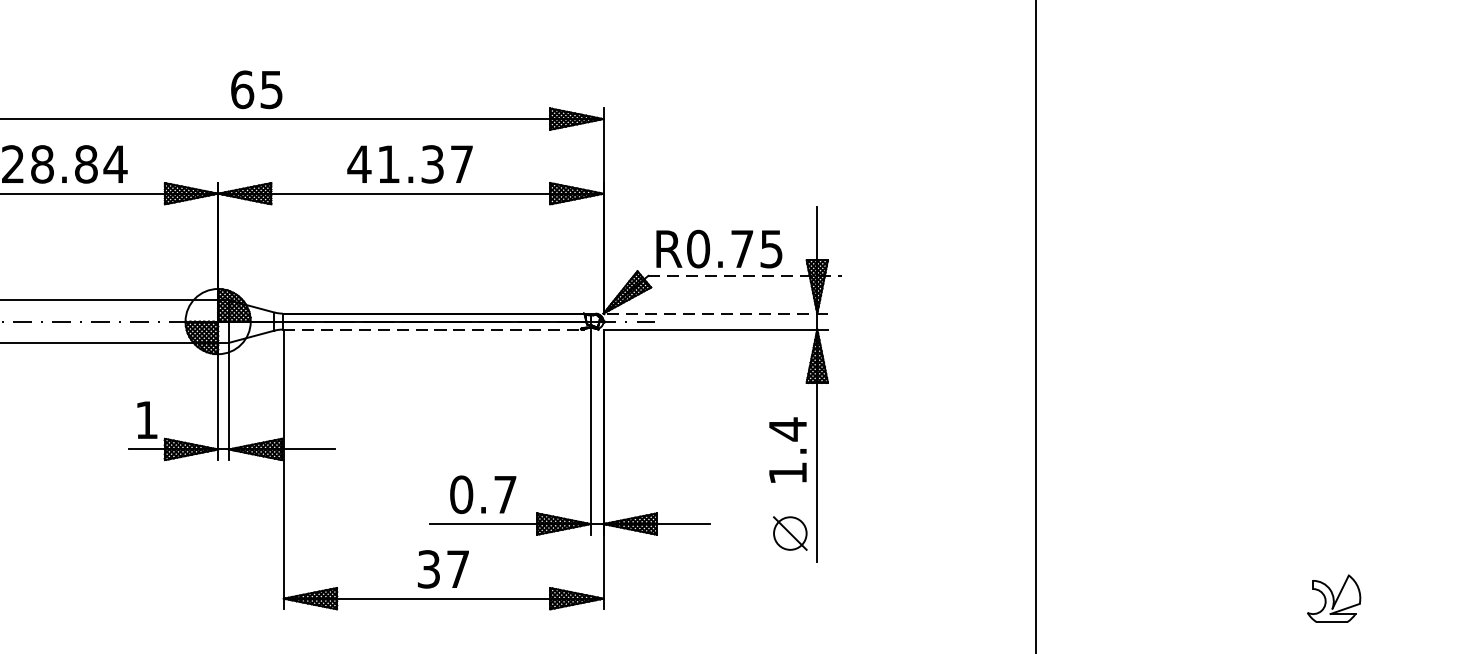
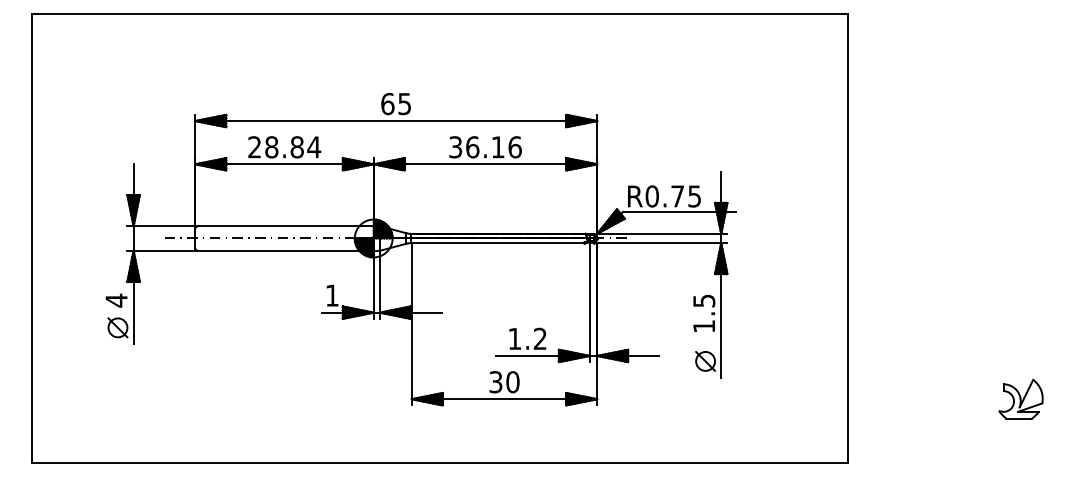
text: (409, 164) -> (484, 147), 41.37 -> 36.16
line: (745, 275) -> (679, 211), dashed -> solid
line: (714, 312) -> (661, 233), dashed -> solid
line: (433, 330) -> (498, 243), dashed -> solid
text: (788, 430) -> (704, 301), 1.4 -> 1.5
text: (483, 494) -> (527, 338), 0.7 -> 1.2
text: (457, 569) -> (512, 382), 37 -> 30
part: (1333, 599) -> (1020, 399), size x1.43

